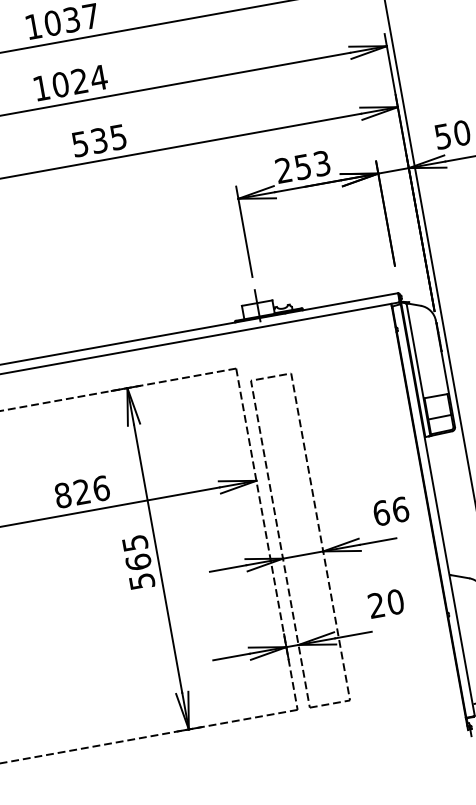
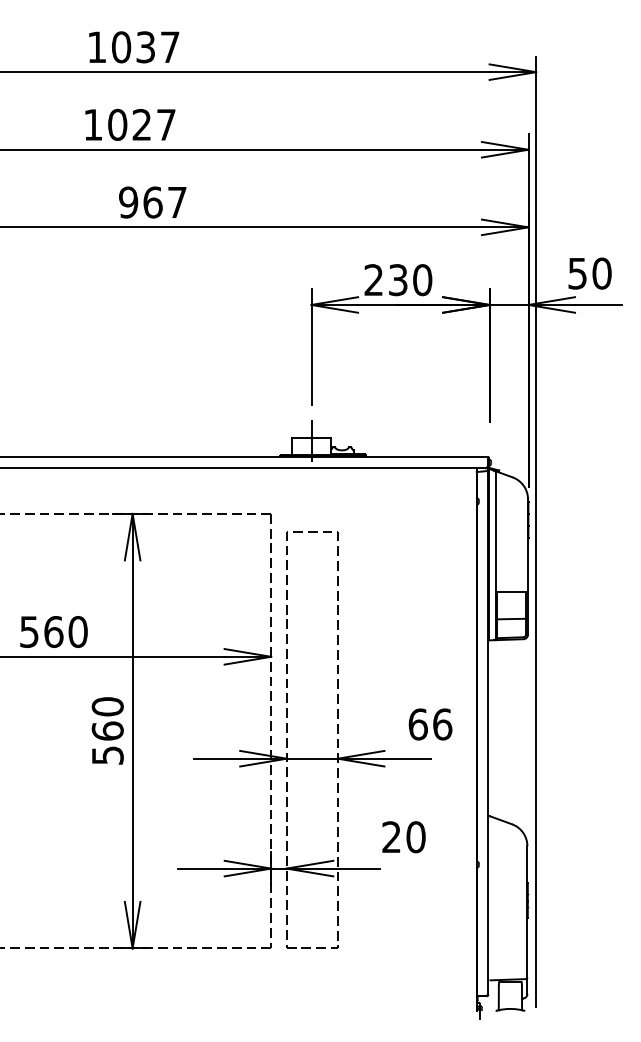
text: (99, 77) -> (166, 124), 1024 -> 1027
text: (99, 140) -> (152, 202), 535 -> 967
text: (313, 165) -> (411, 280), 253 -> 230
text: (82, 492) -> (53, 632), 826 -> 560
text: (134, 542) -> (107, 706), 565 -> 560

